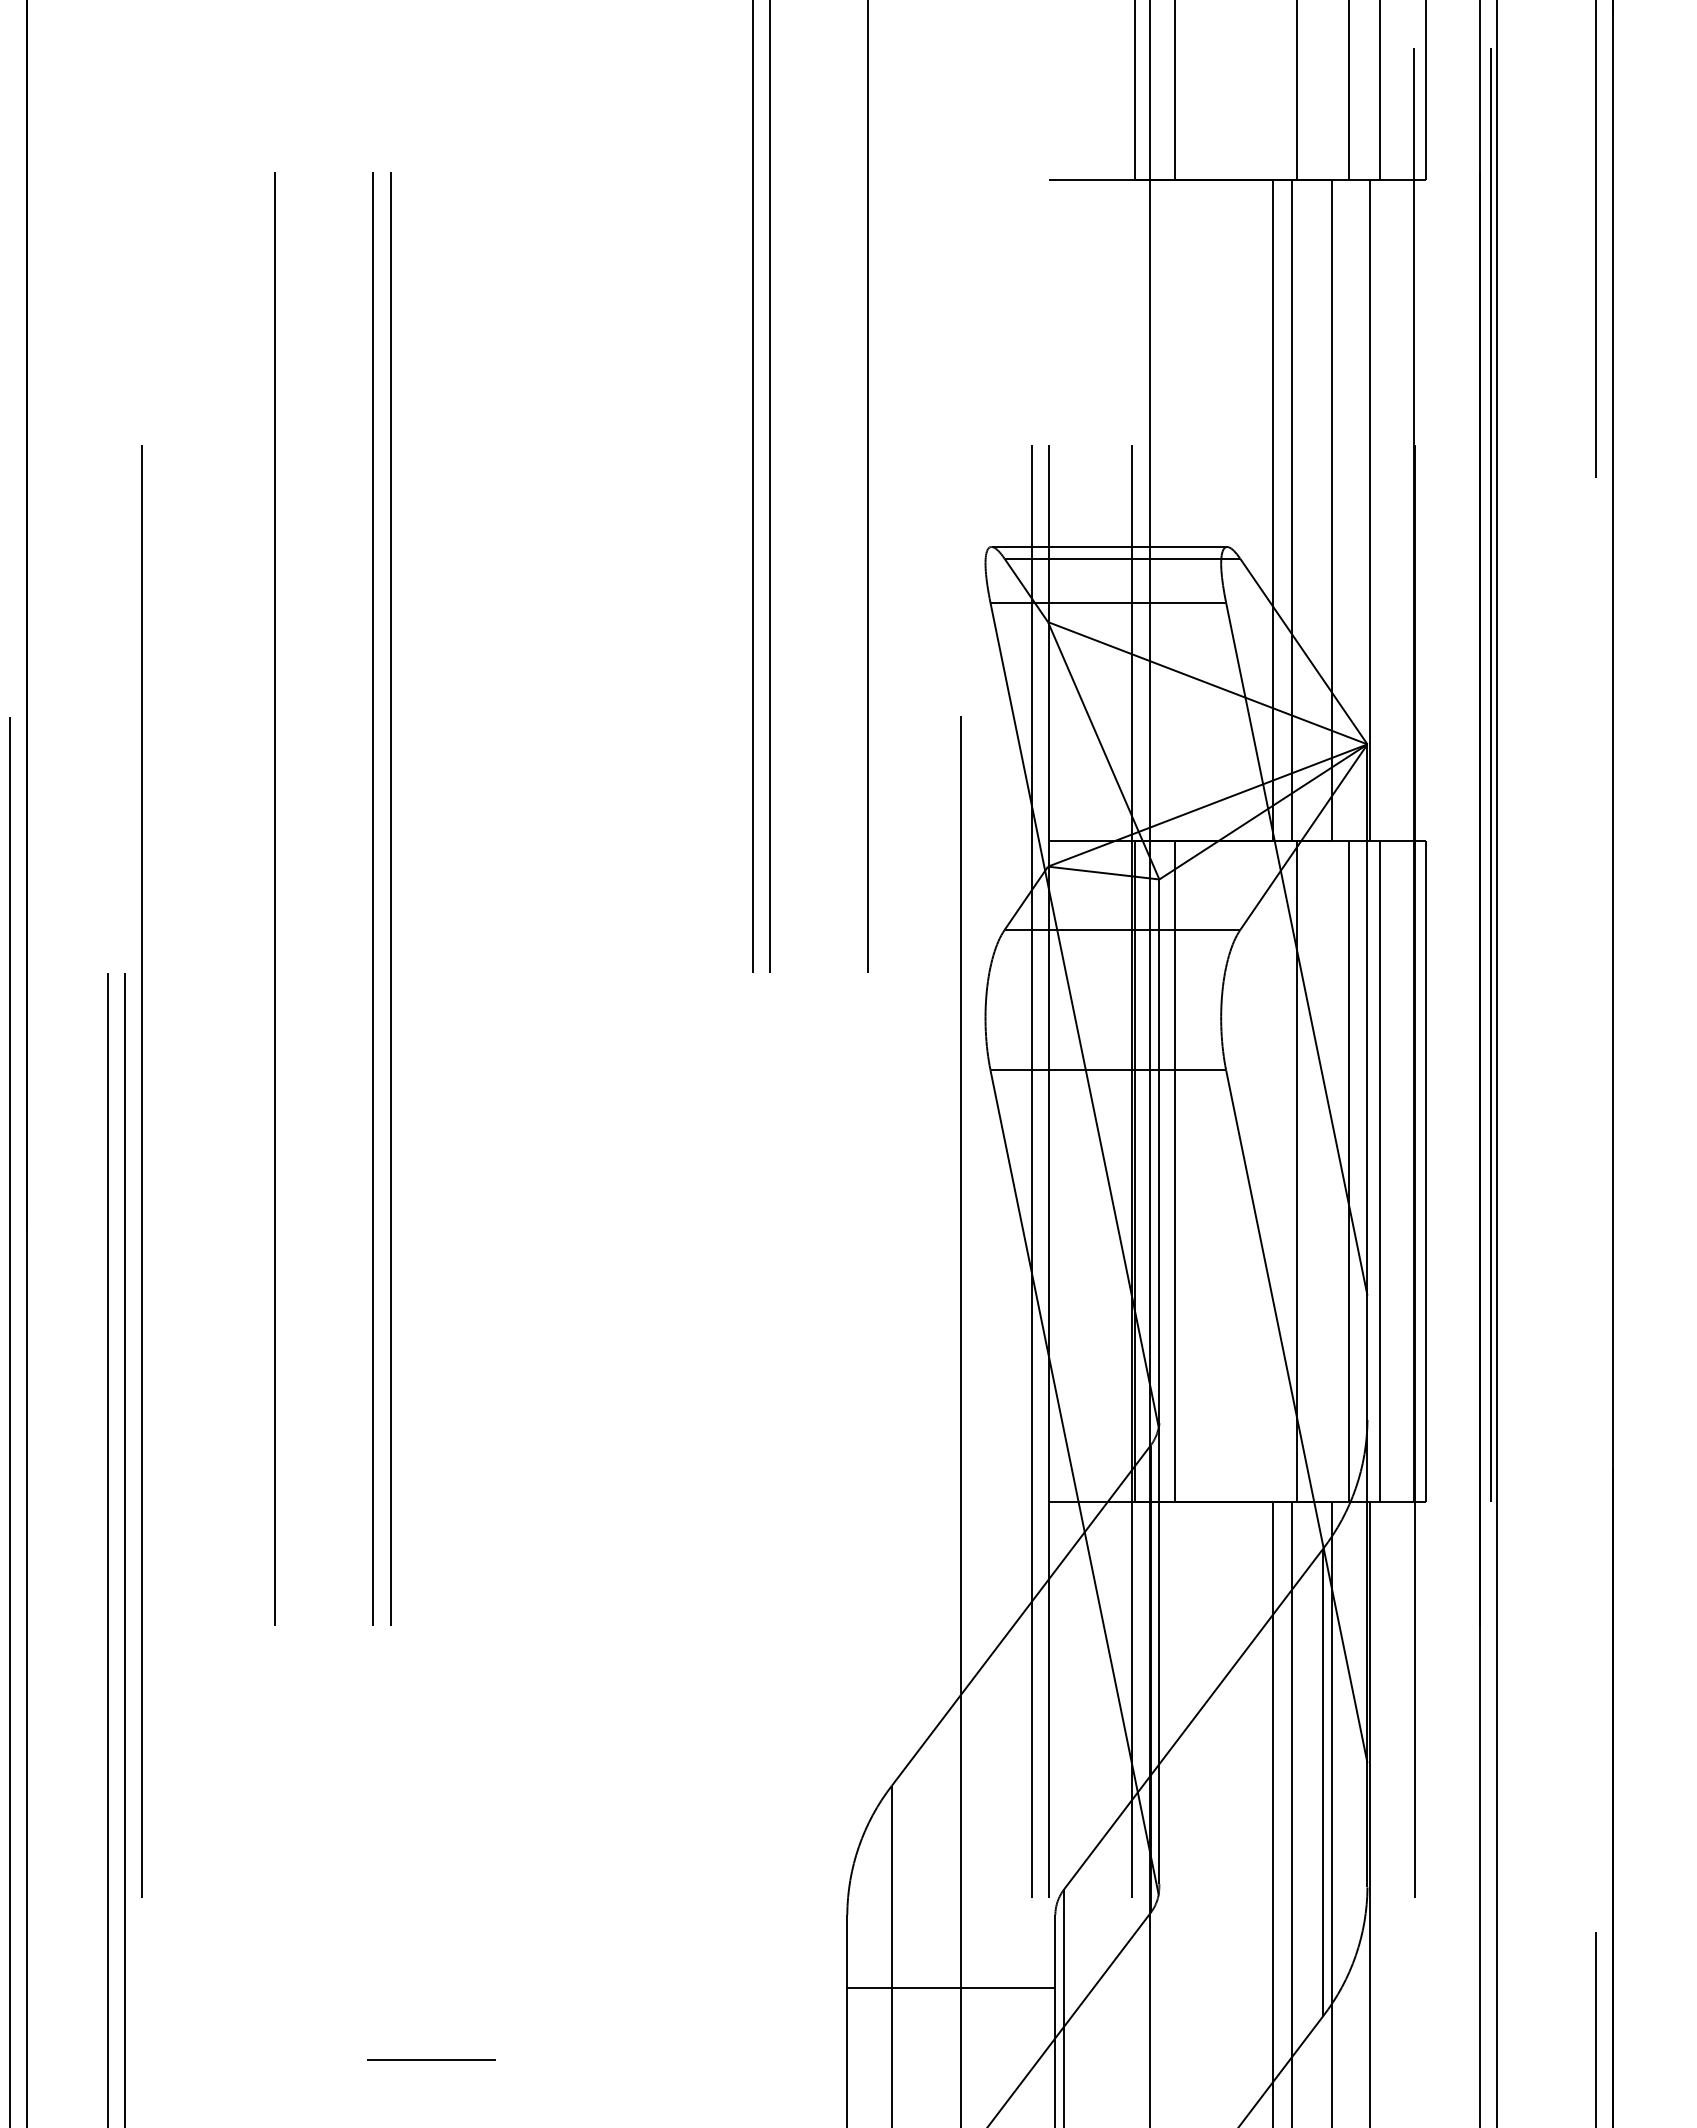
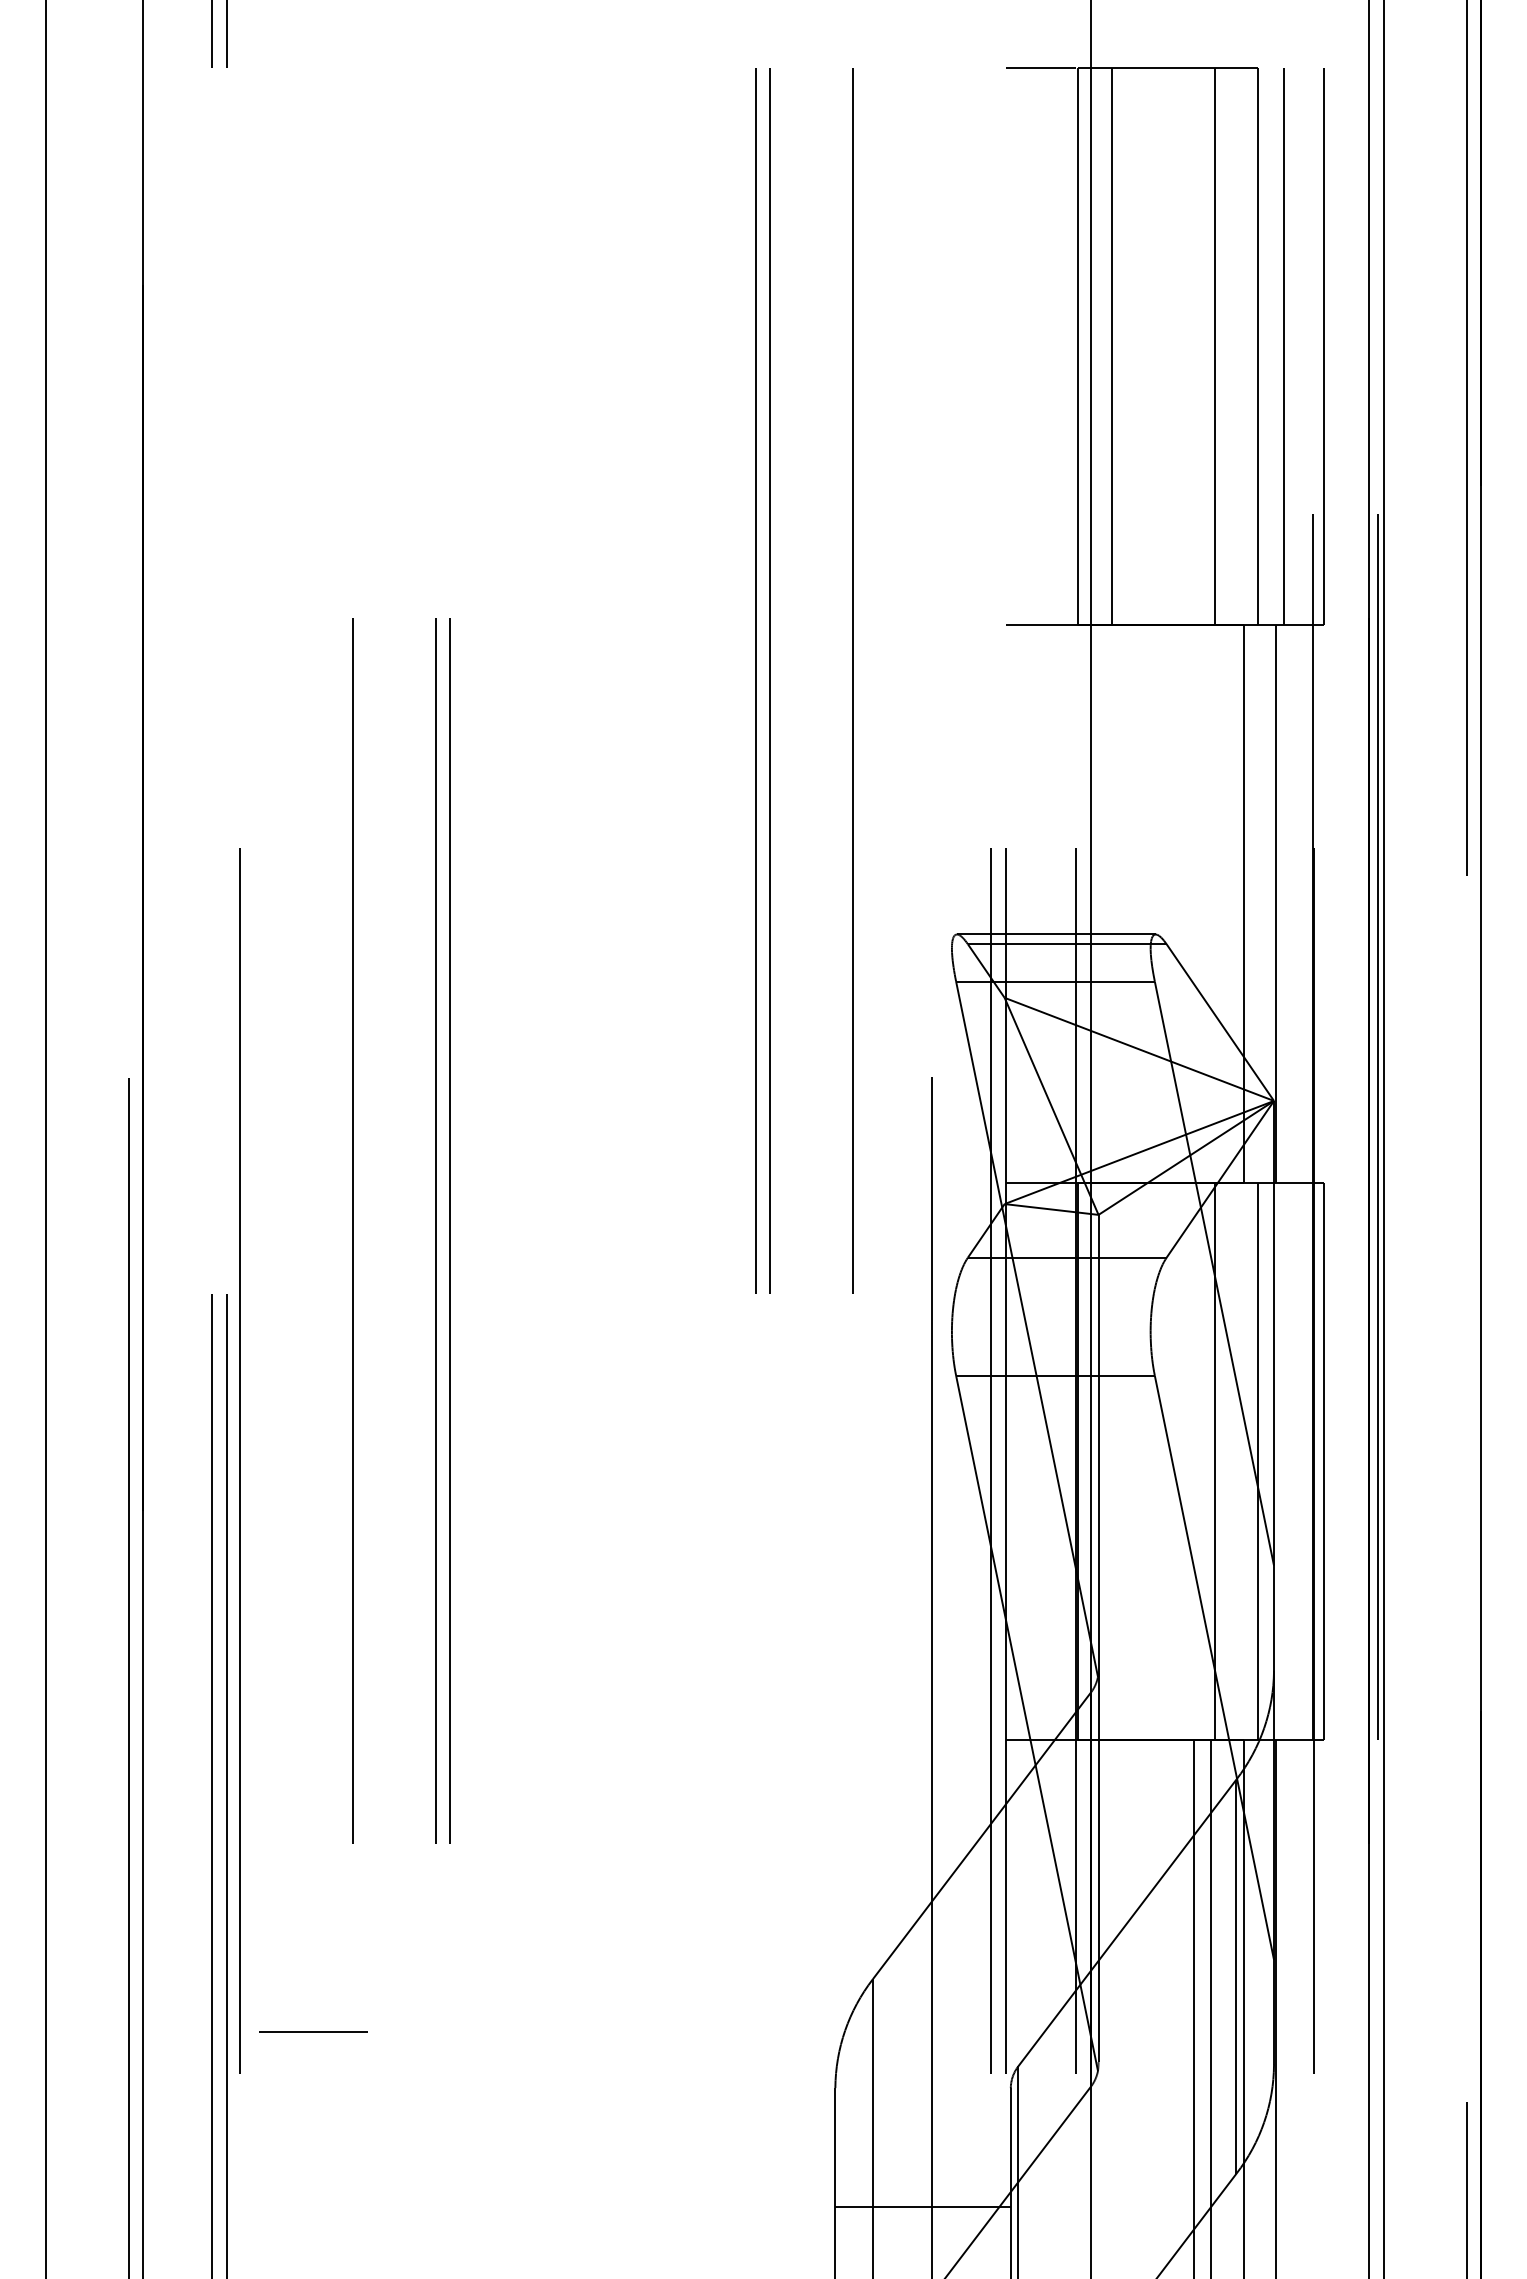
line: (1273, 510) -> (1194, 903), removed
line: (1292, 510) -> (1210, 903), removed
line: (1174, 1170) -> (1111, 1460), removed
line: (1379, 1170) -> (1284, 1460), removed
line: (950, 1987) -> (922, 2206), moved
line: (431, 2060) -> (313, 2031), moved

